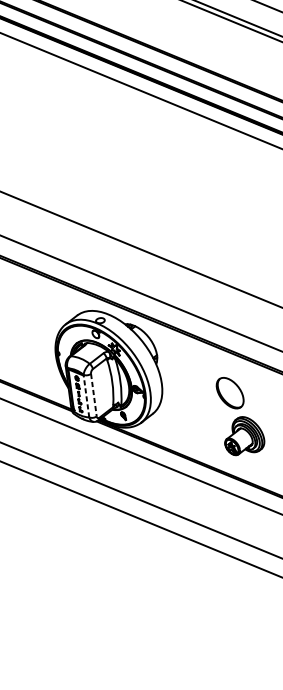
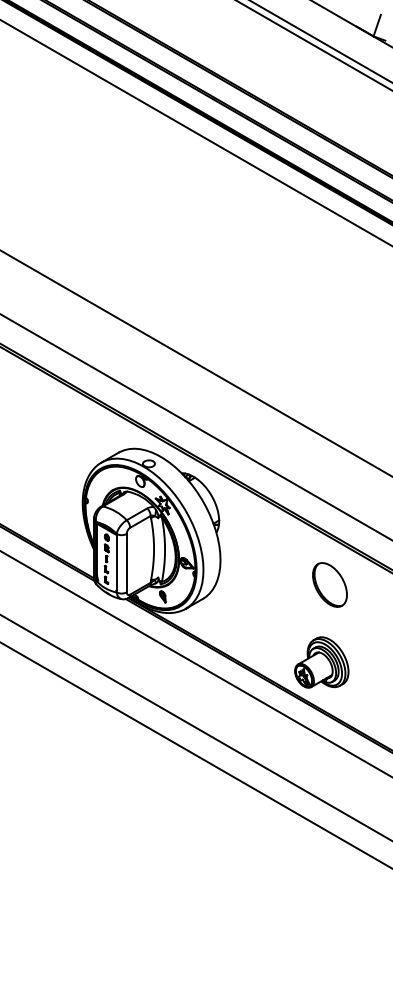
part: (229, 392) -> (329, 584), moved
line: (86, 395) -> (116, 562), dashed -> solid
line: (93, 395) -> (126, 563), dashed -> solid
part: (243, 435) -> (321, 662), moved

